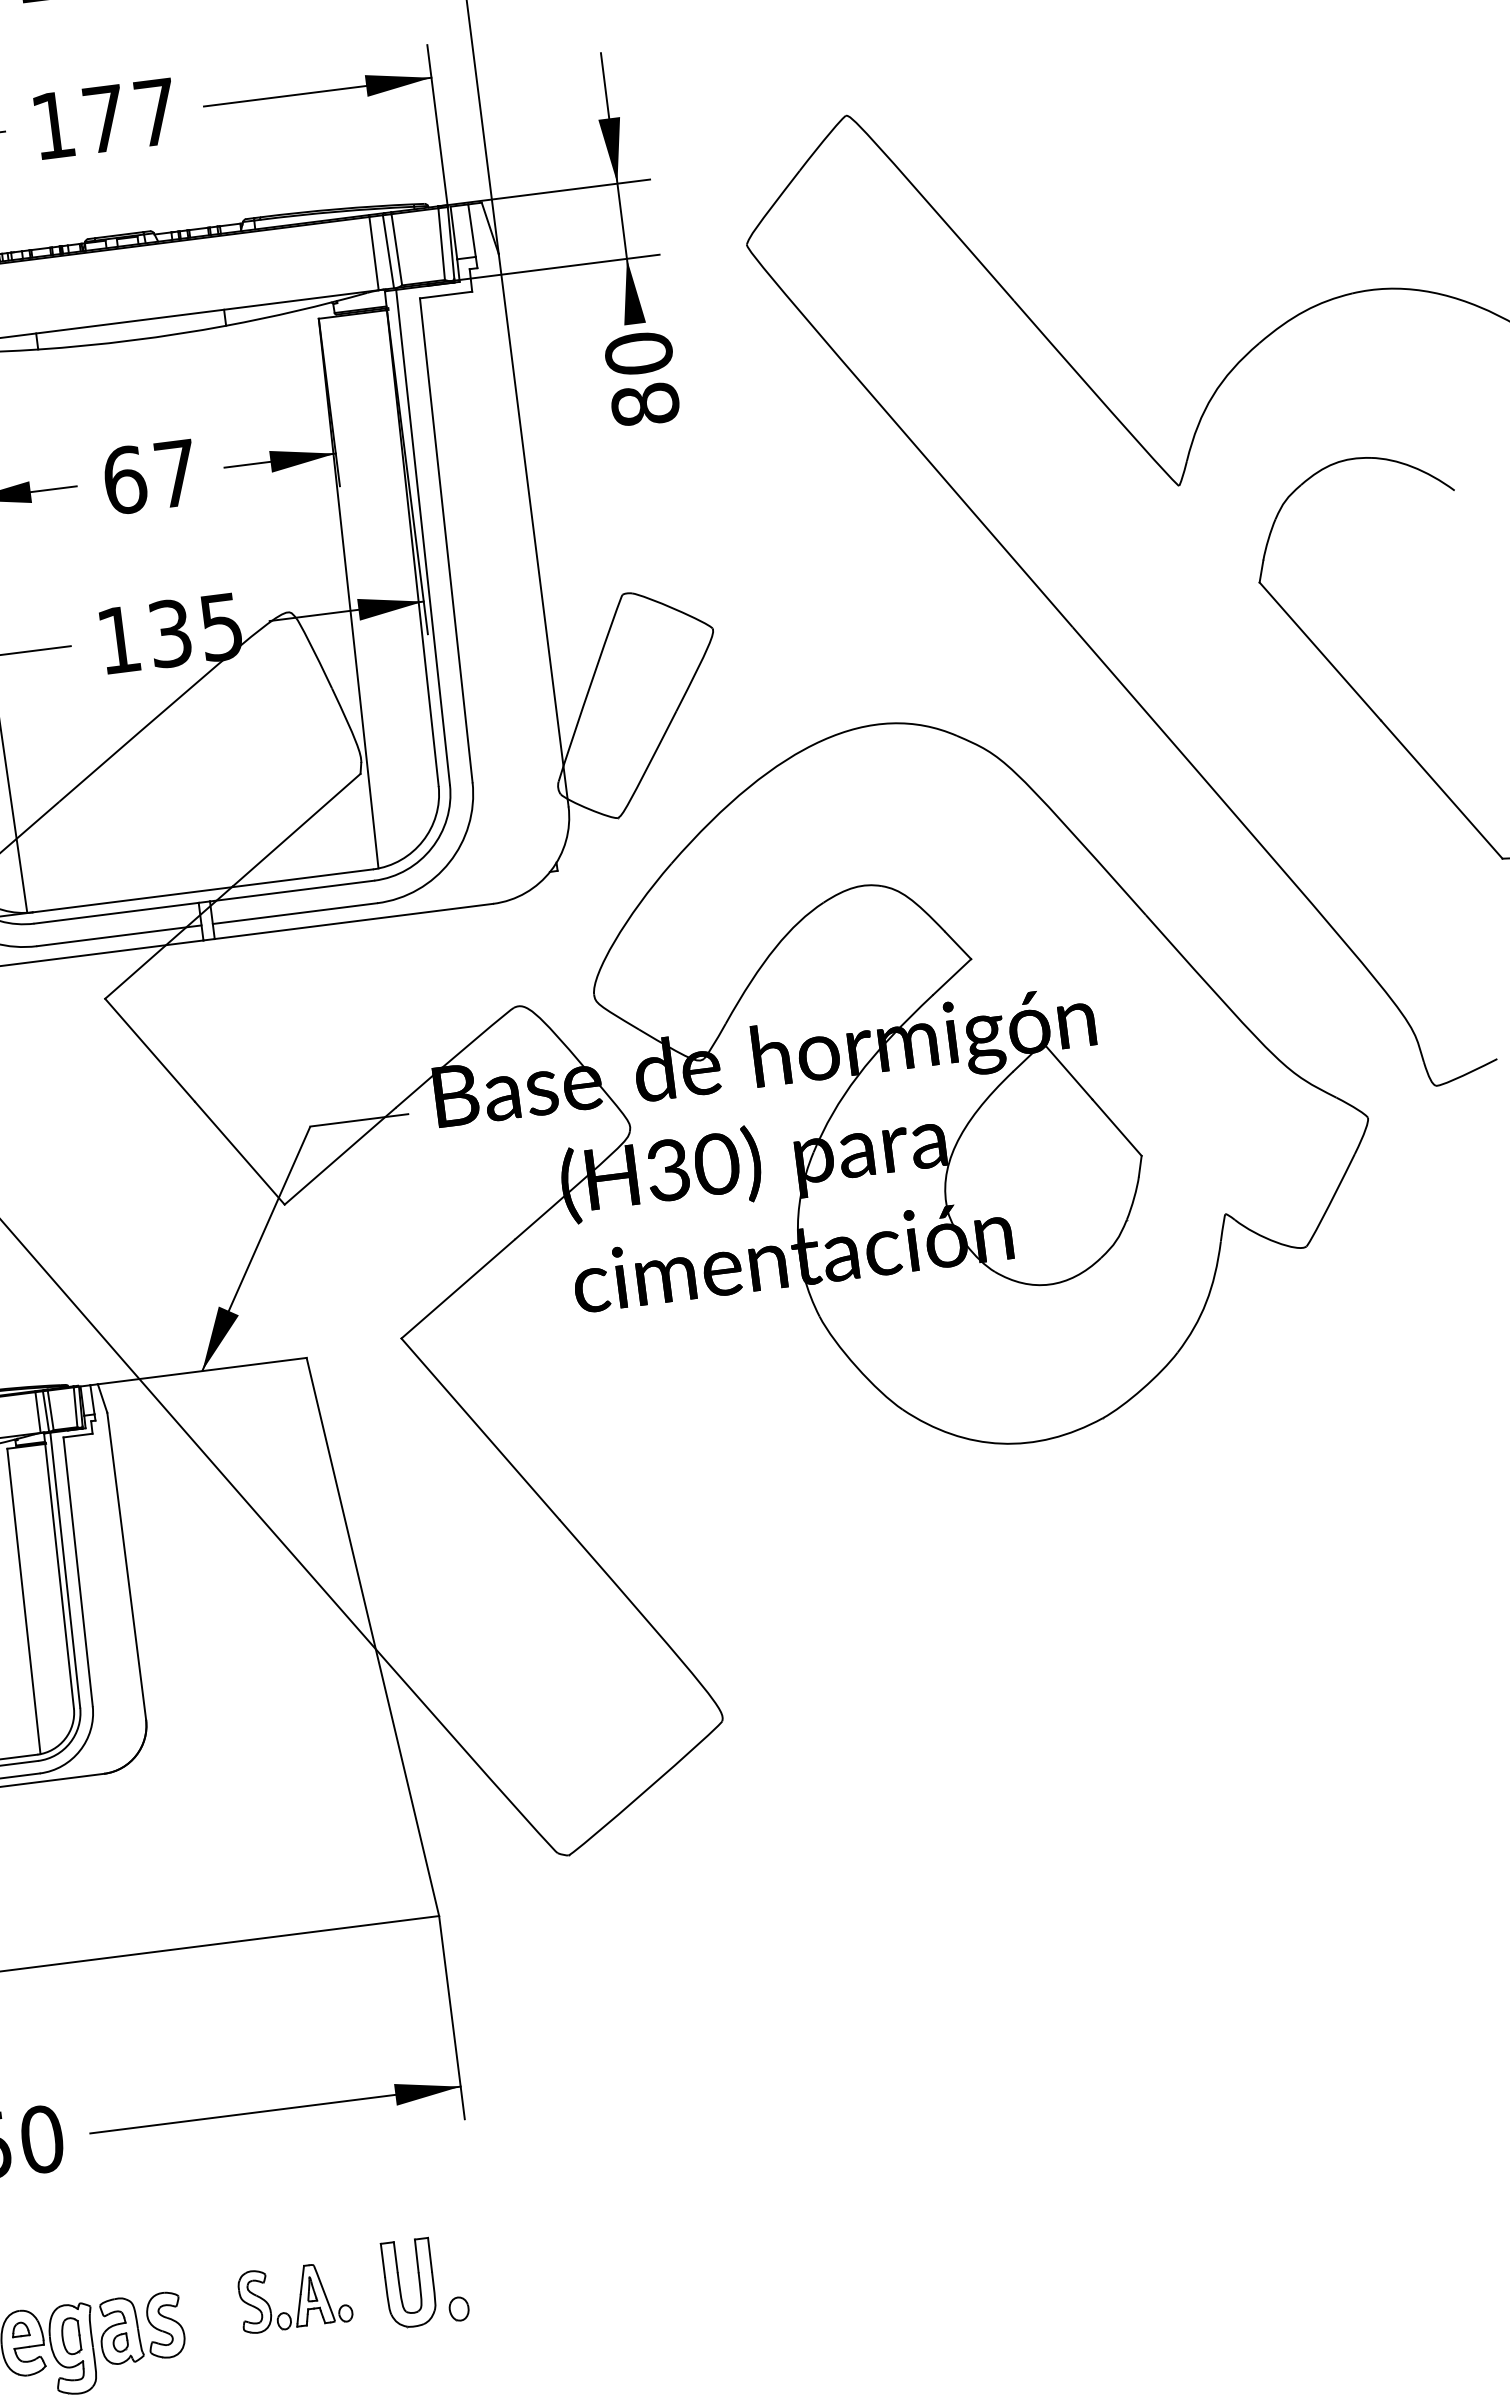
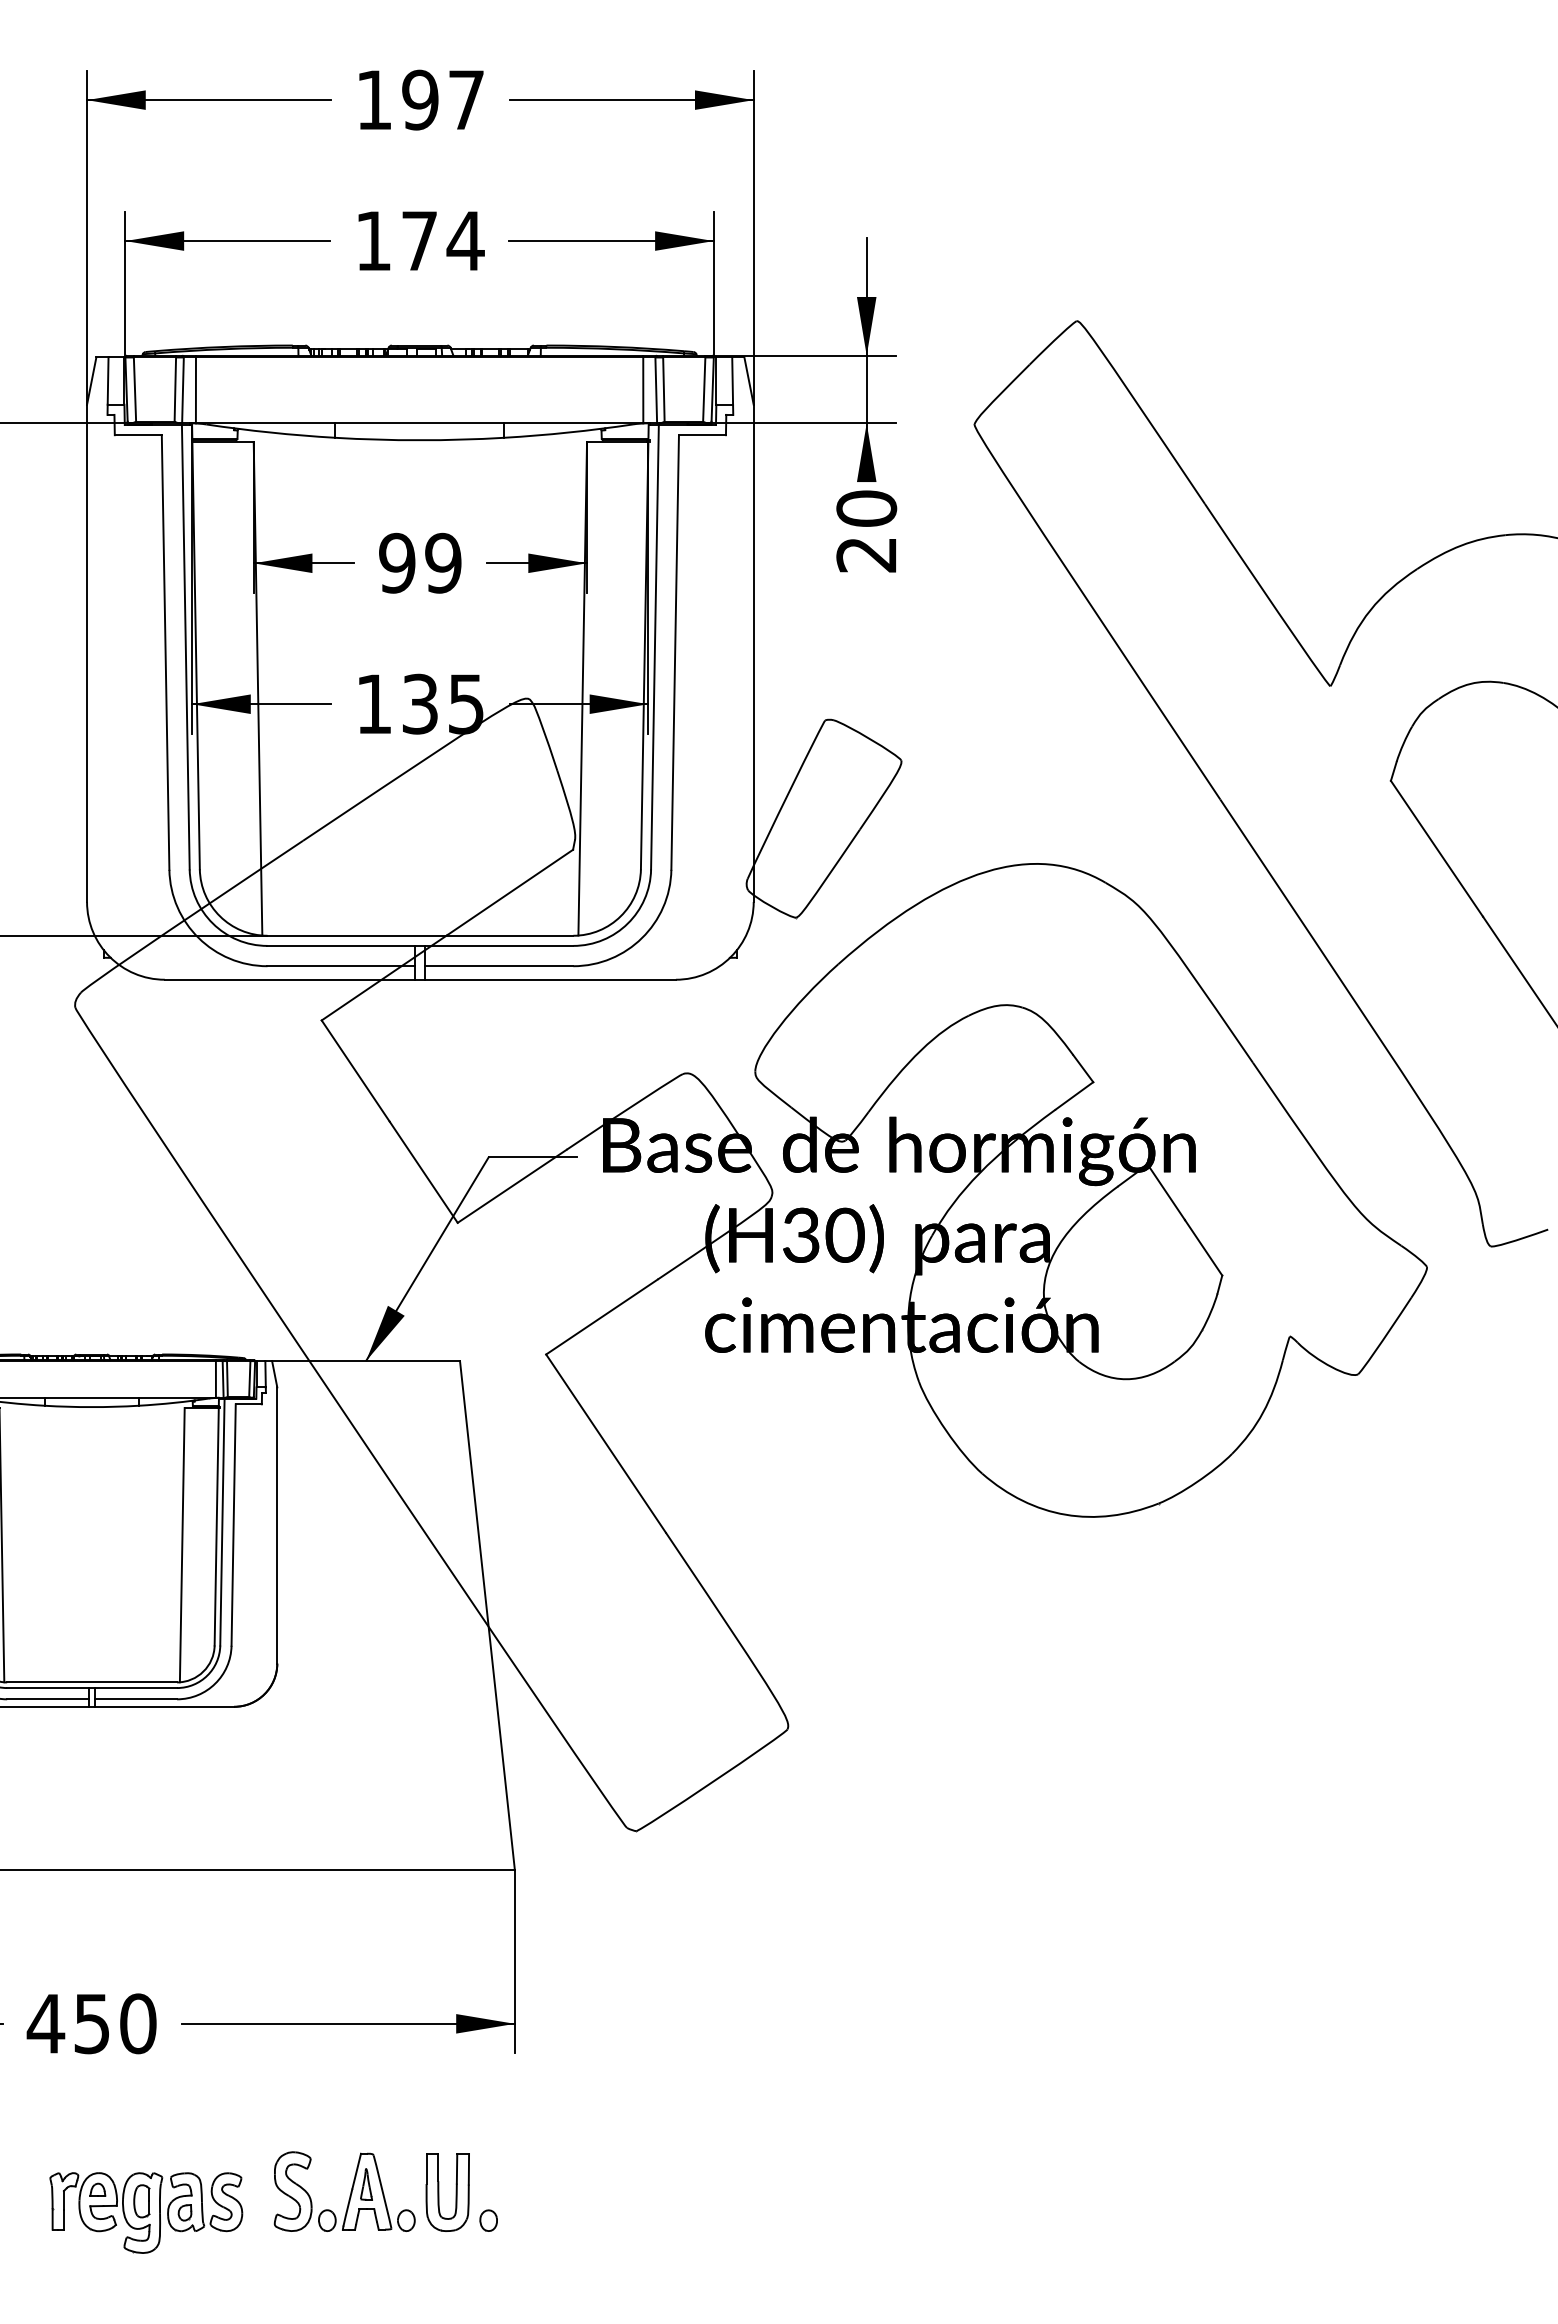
text: (155, 111) -> (465, 240), 177 -> 174
text: (645, 404) -> (866, 554), 80 -> 20
text: (150, 476) -> (420, 562), 67 -> 99
part: (294, 2296) -> (344, 2191), size x1.43

